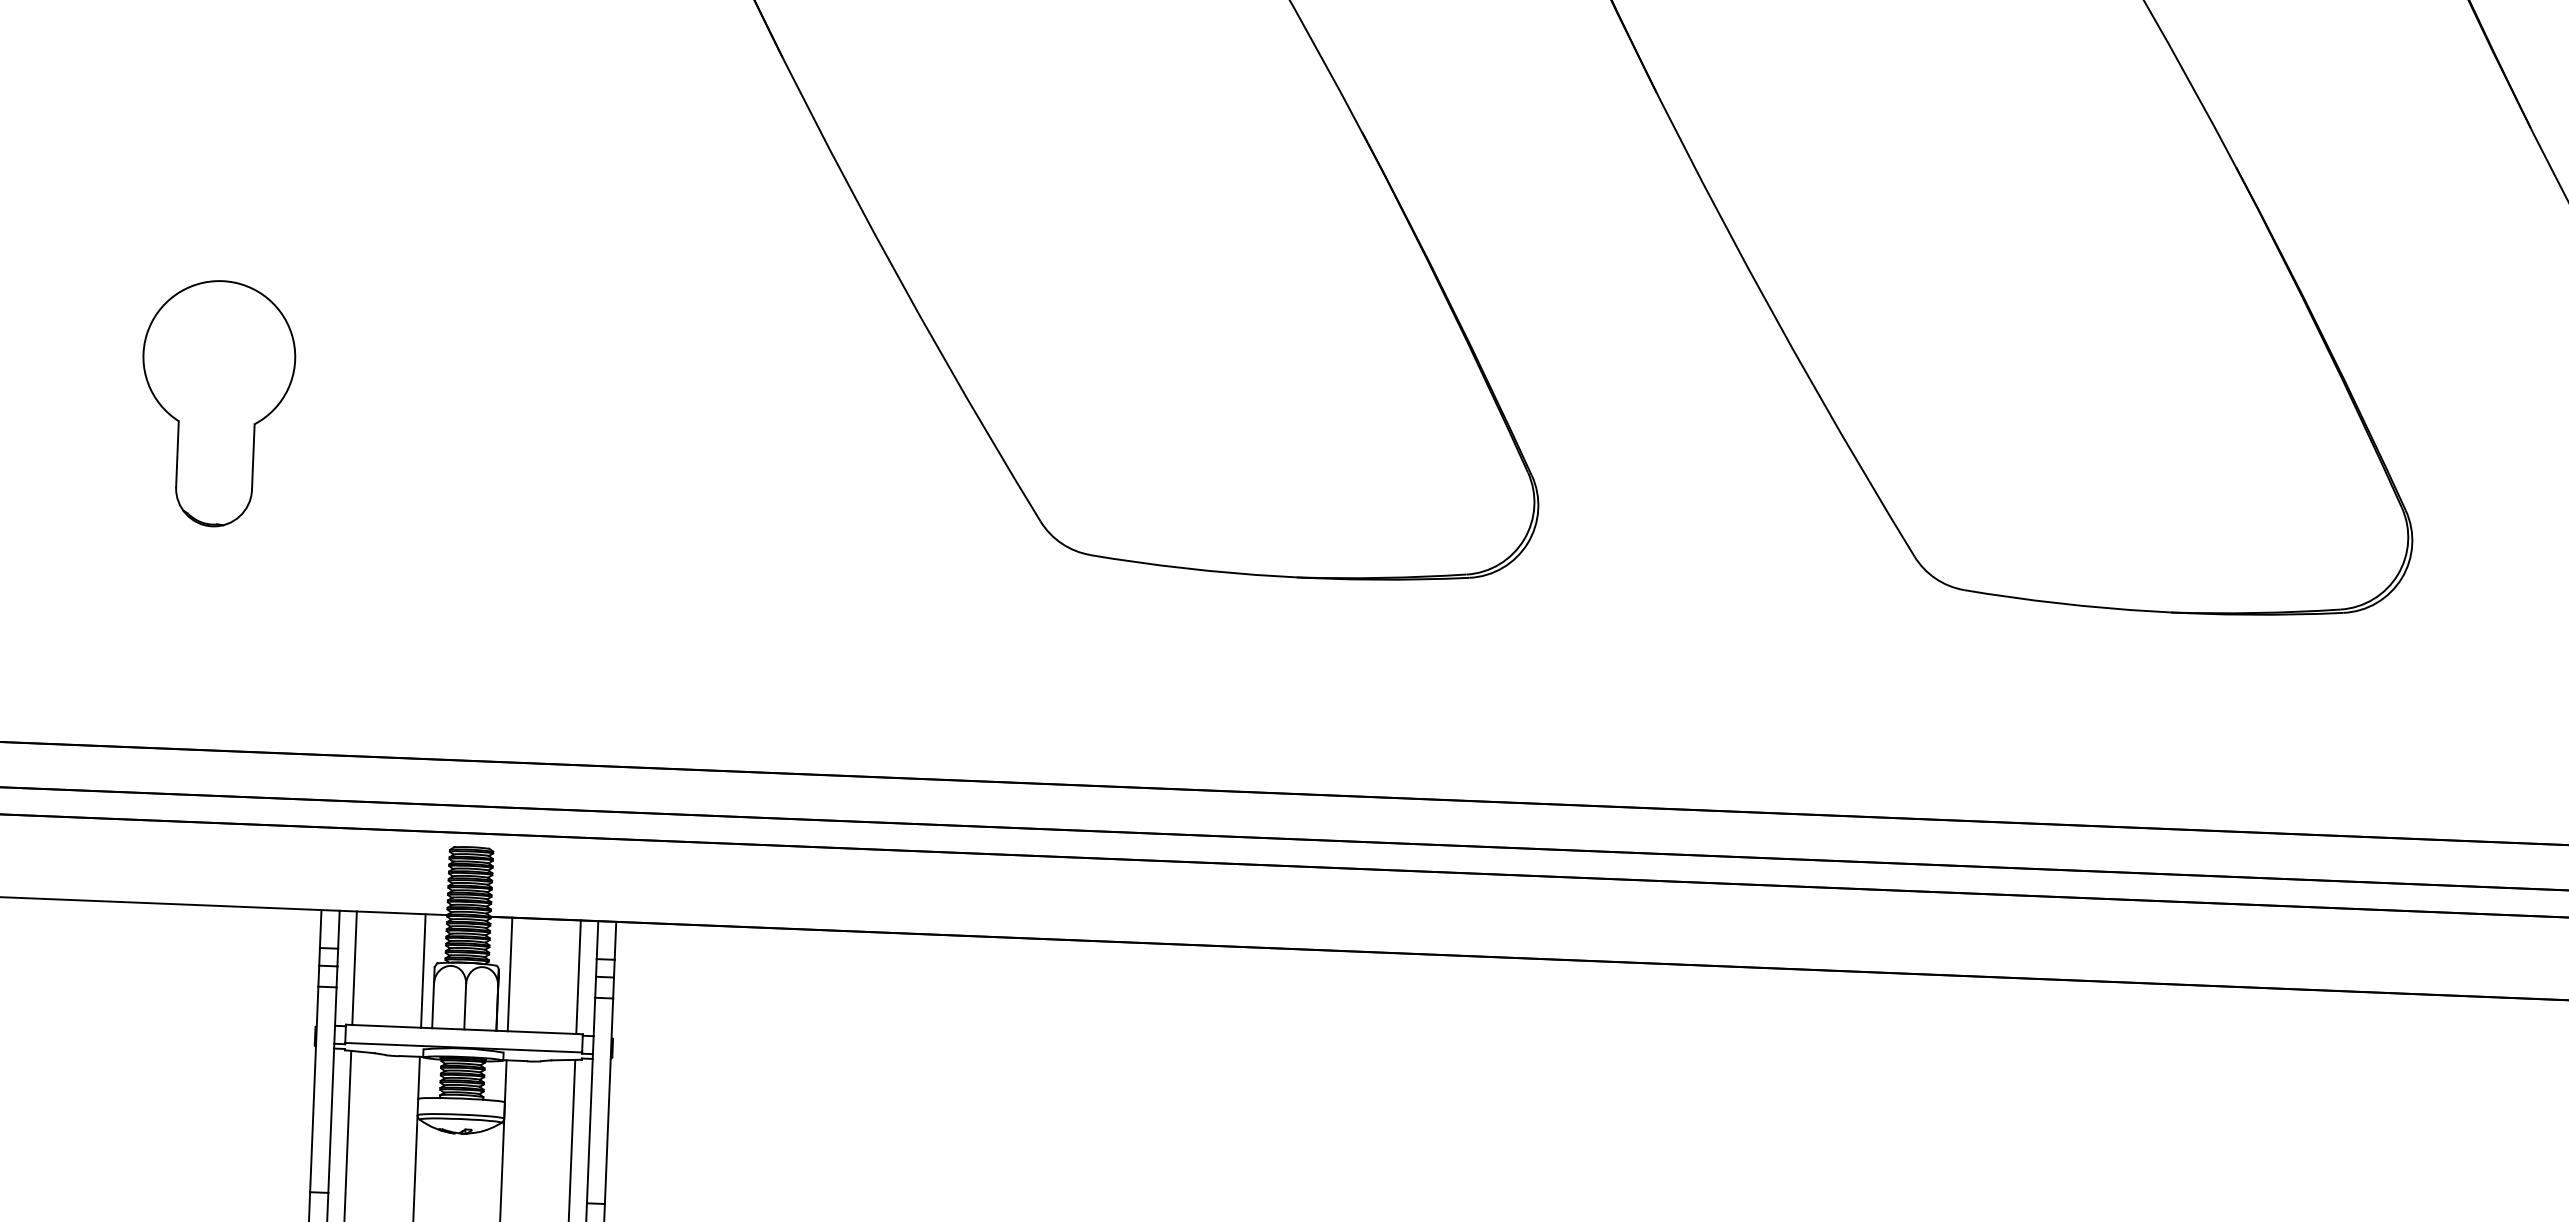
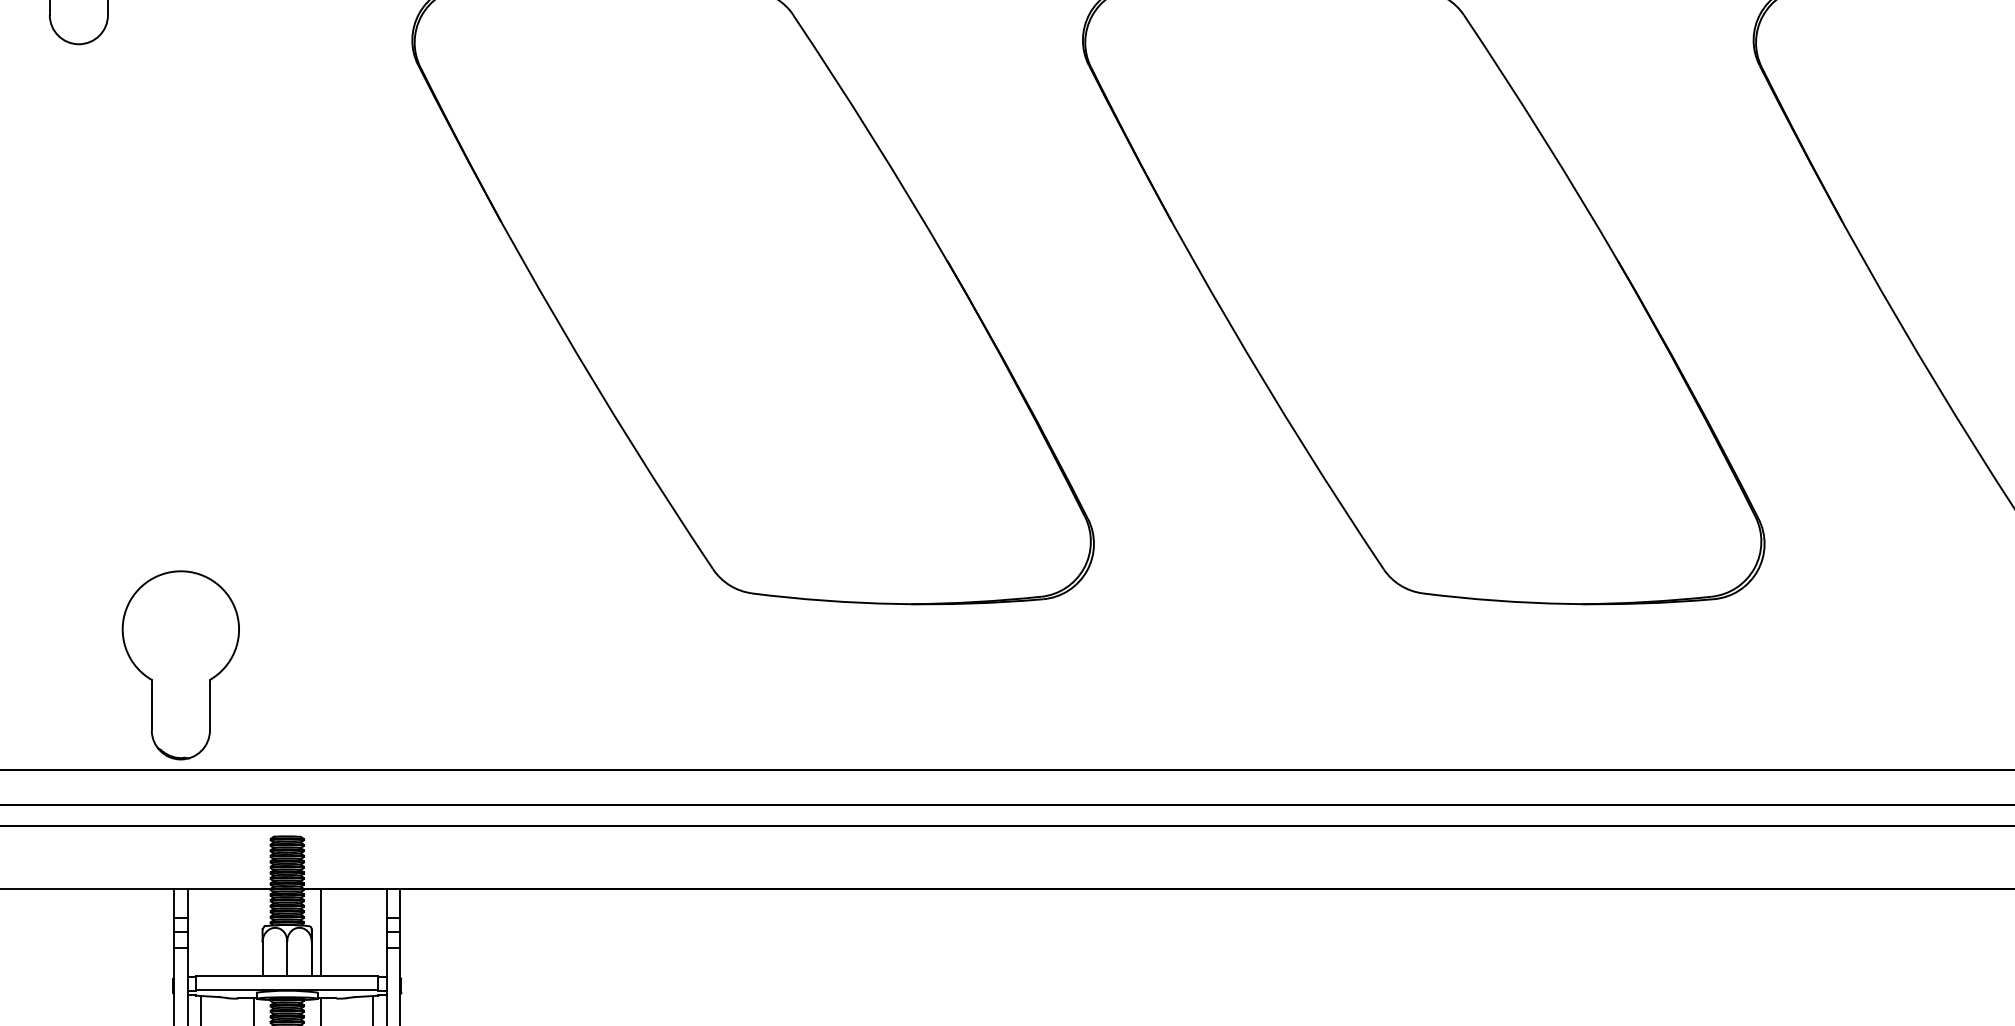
part: (216, 403) -> (180, 665), moved
line: (354, 968) -> (201, 932), removed
line: (423, 970) -> (254, 932), removed
line: (579, 977) -> (373, 932), removed

